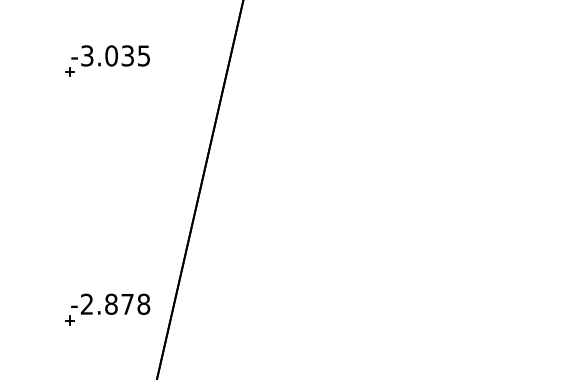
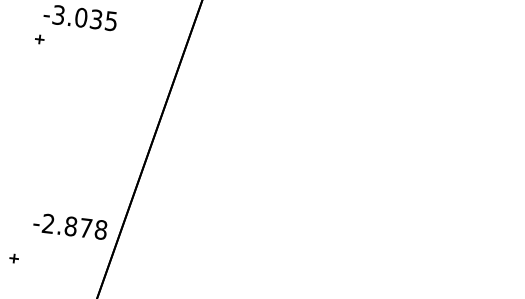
part: (69, 71) -> (39, 38), moved
text: (110, 303) -> (70, 225), moved

